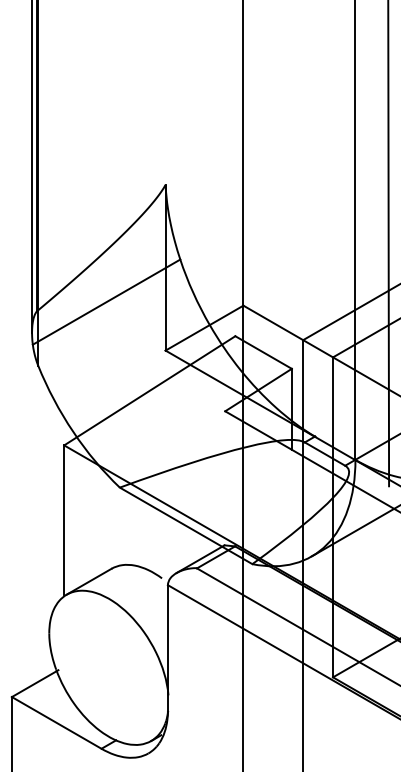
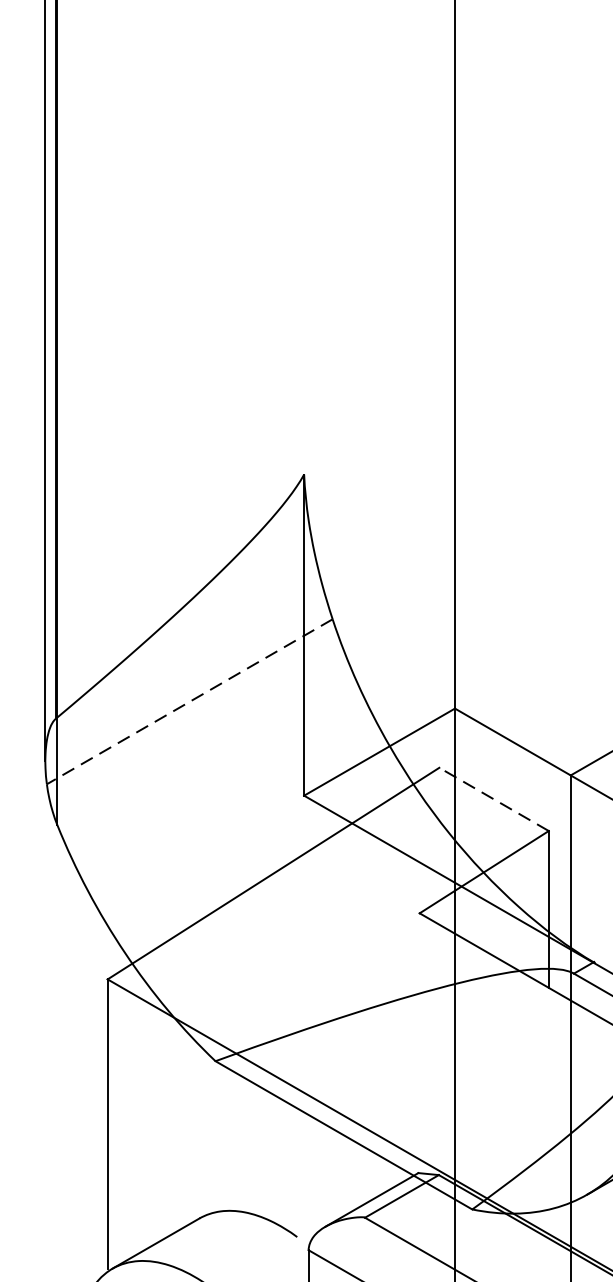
line: (106, 302) -> (189, 702), solid -> dashed
line: (263, 352) -> (493, 799), solid -> dashed

